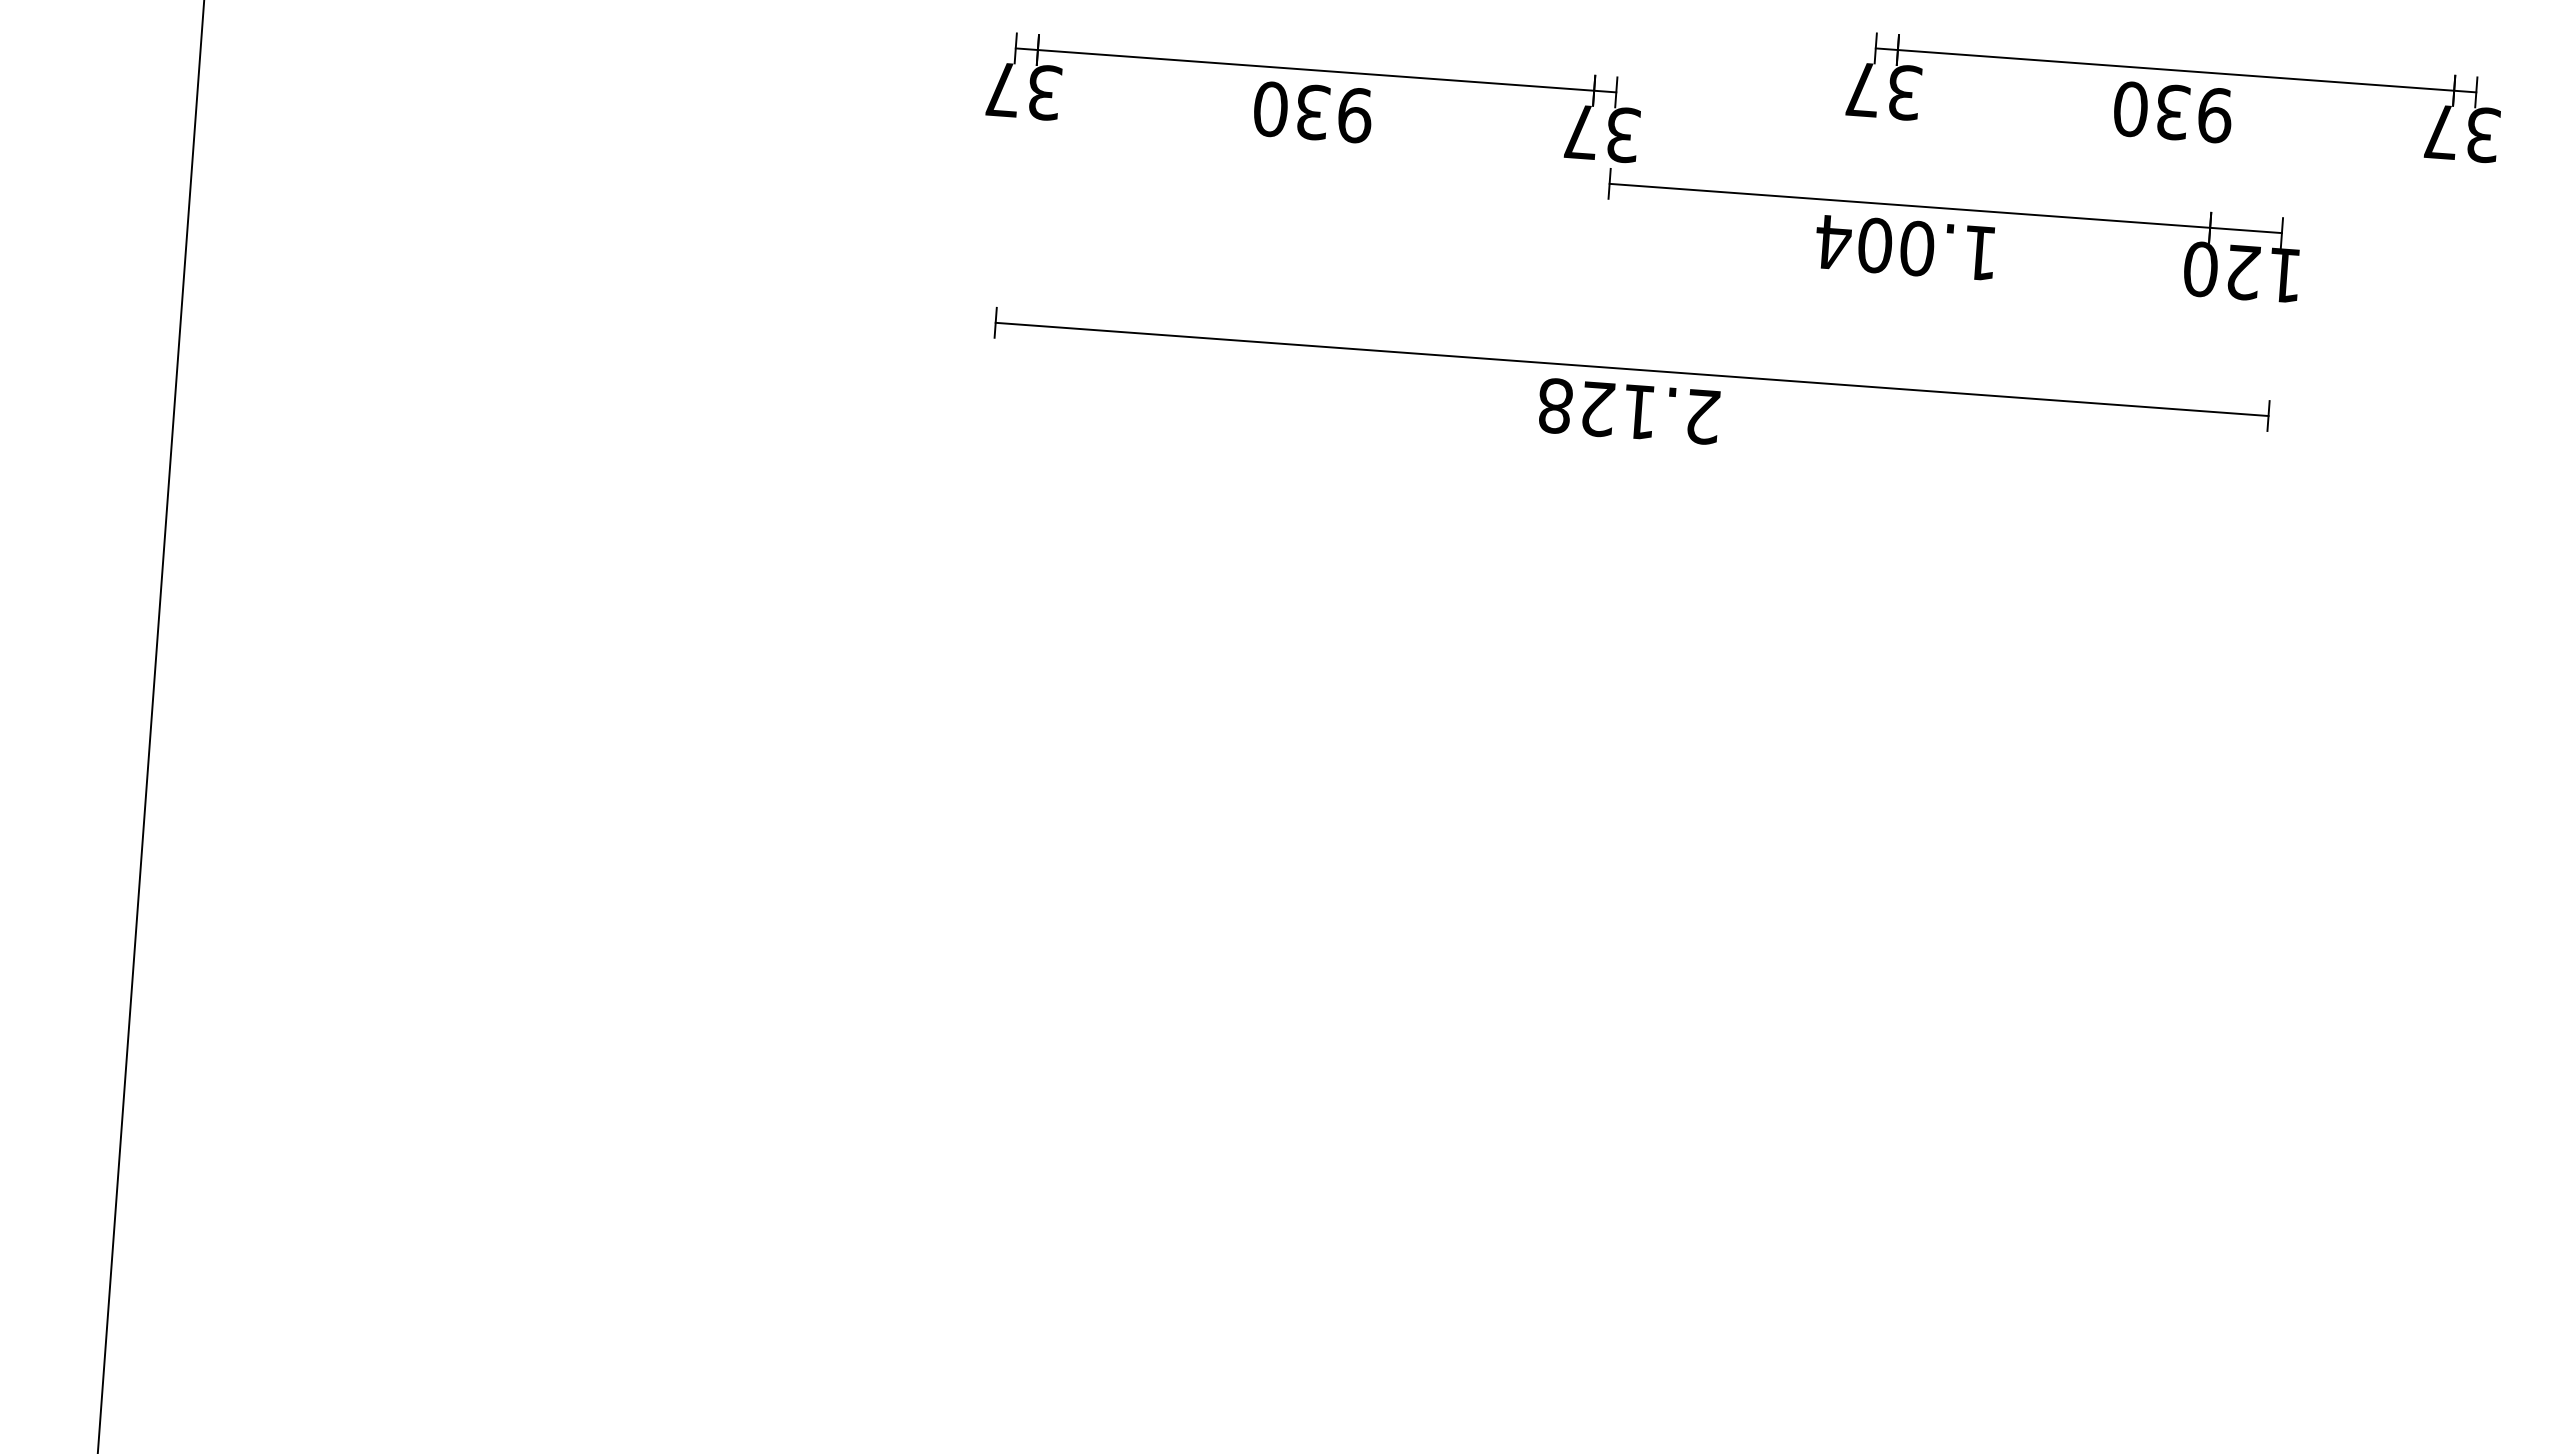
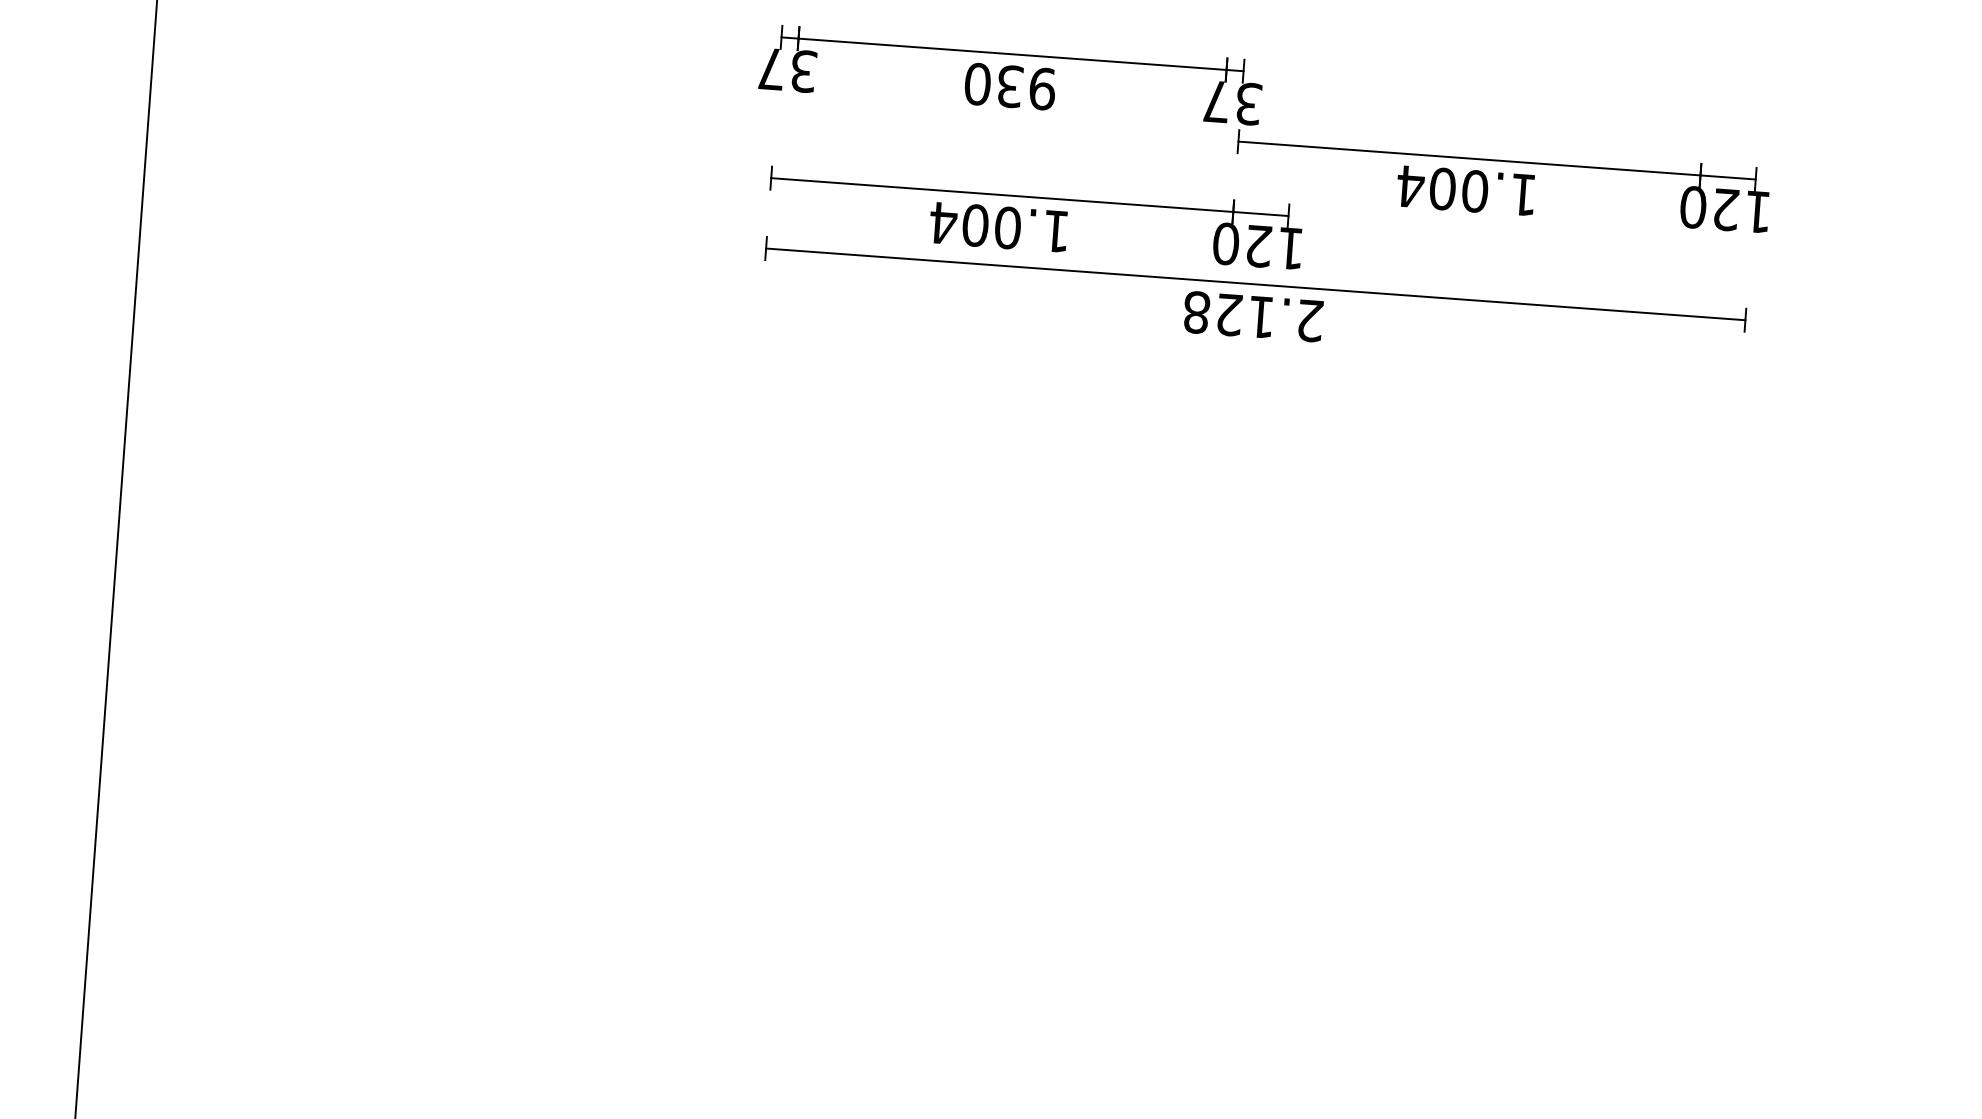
part: (2172, 97) -> (1671, 75), removed
part: (1346, 282) -> (1036, 217), added

